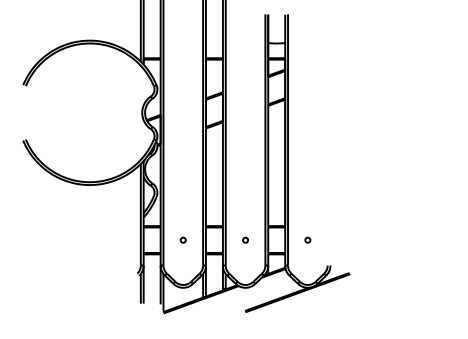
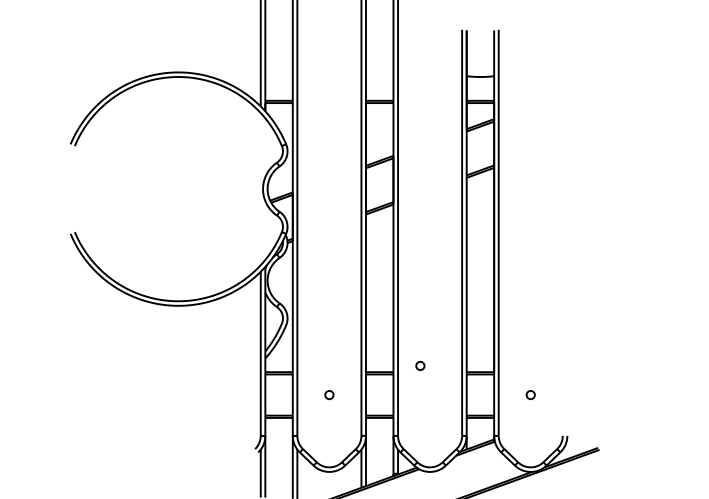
part: (245, 239) -> (420, 364), moved

